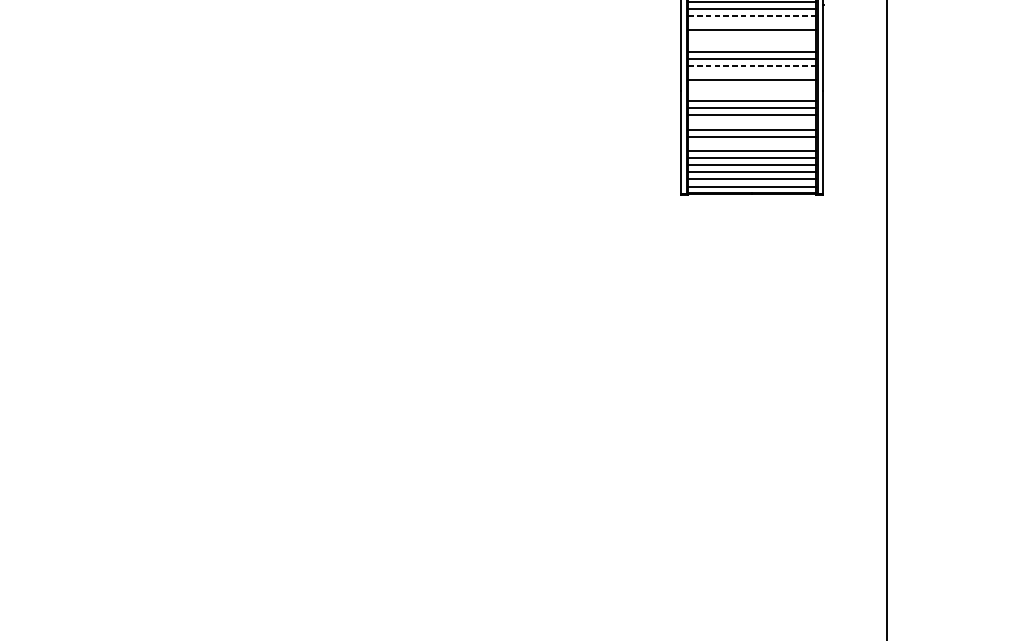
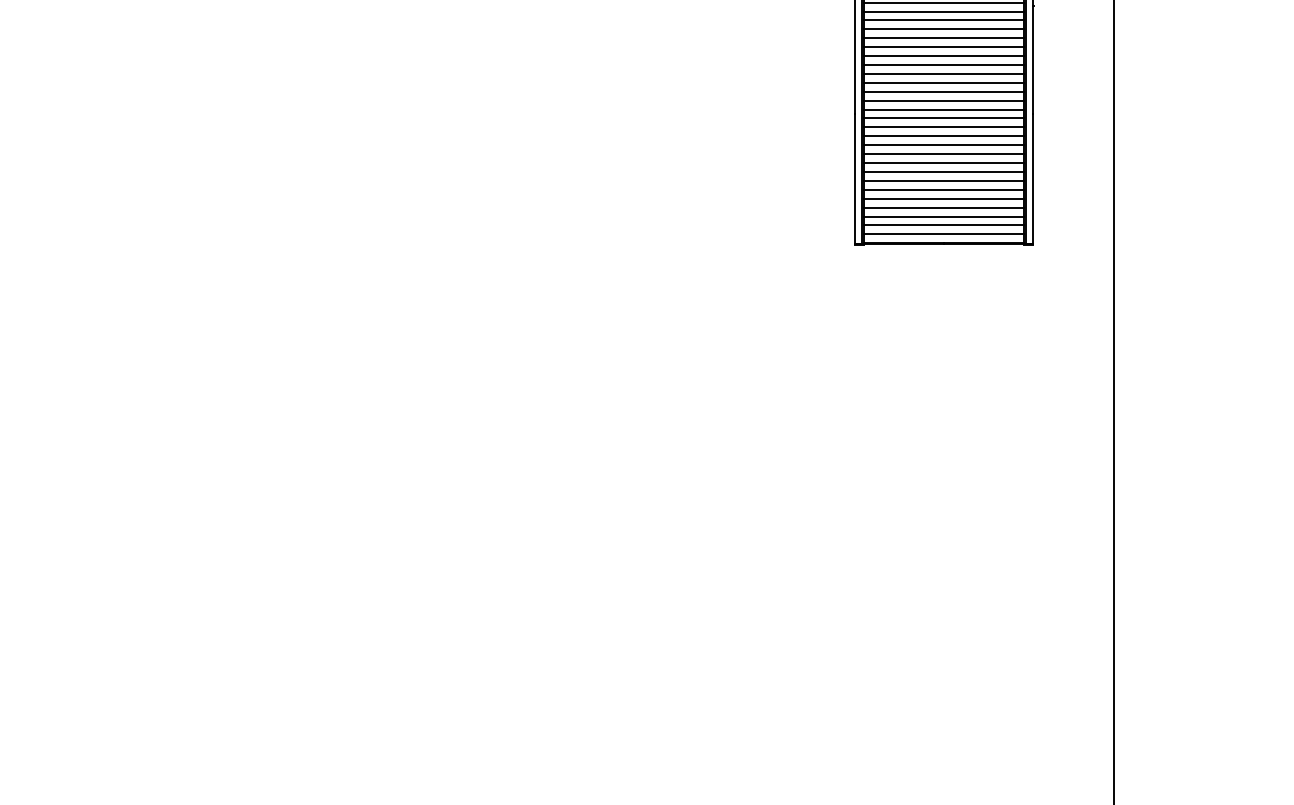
line: (752, 16) -> (944, 20), dashed -> solid
line: (751, 23) -> (943, 29), added
line: (751, 37) -> (943, 47), added
line: (751, 44) -> (943, 56), added
line: (752, 65) -> (944, 82), dashed -> solid
line: (751, 72) -> (943, 91), added
line: (751, 87) -> (943, 109), added
line: (751, 94) -> (943, 118), added
line: (751, 122) -> (943, 154), added
line: (751, 143) -> (943, 180), added

